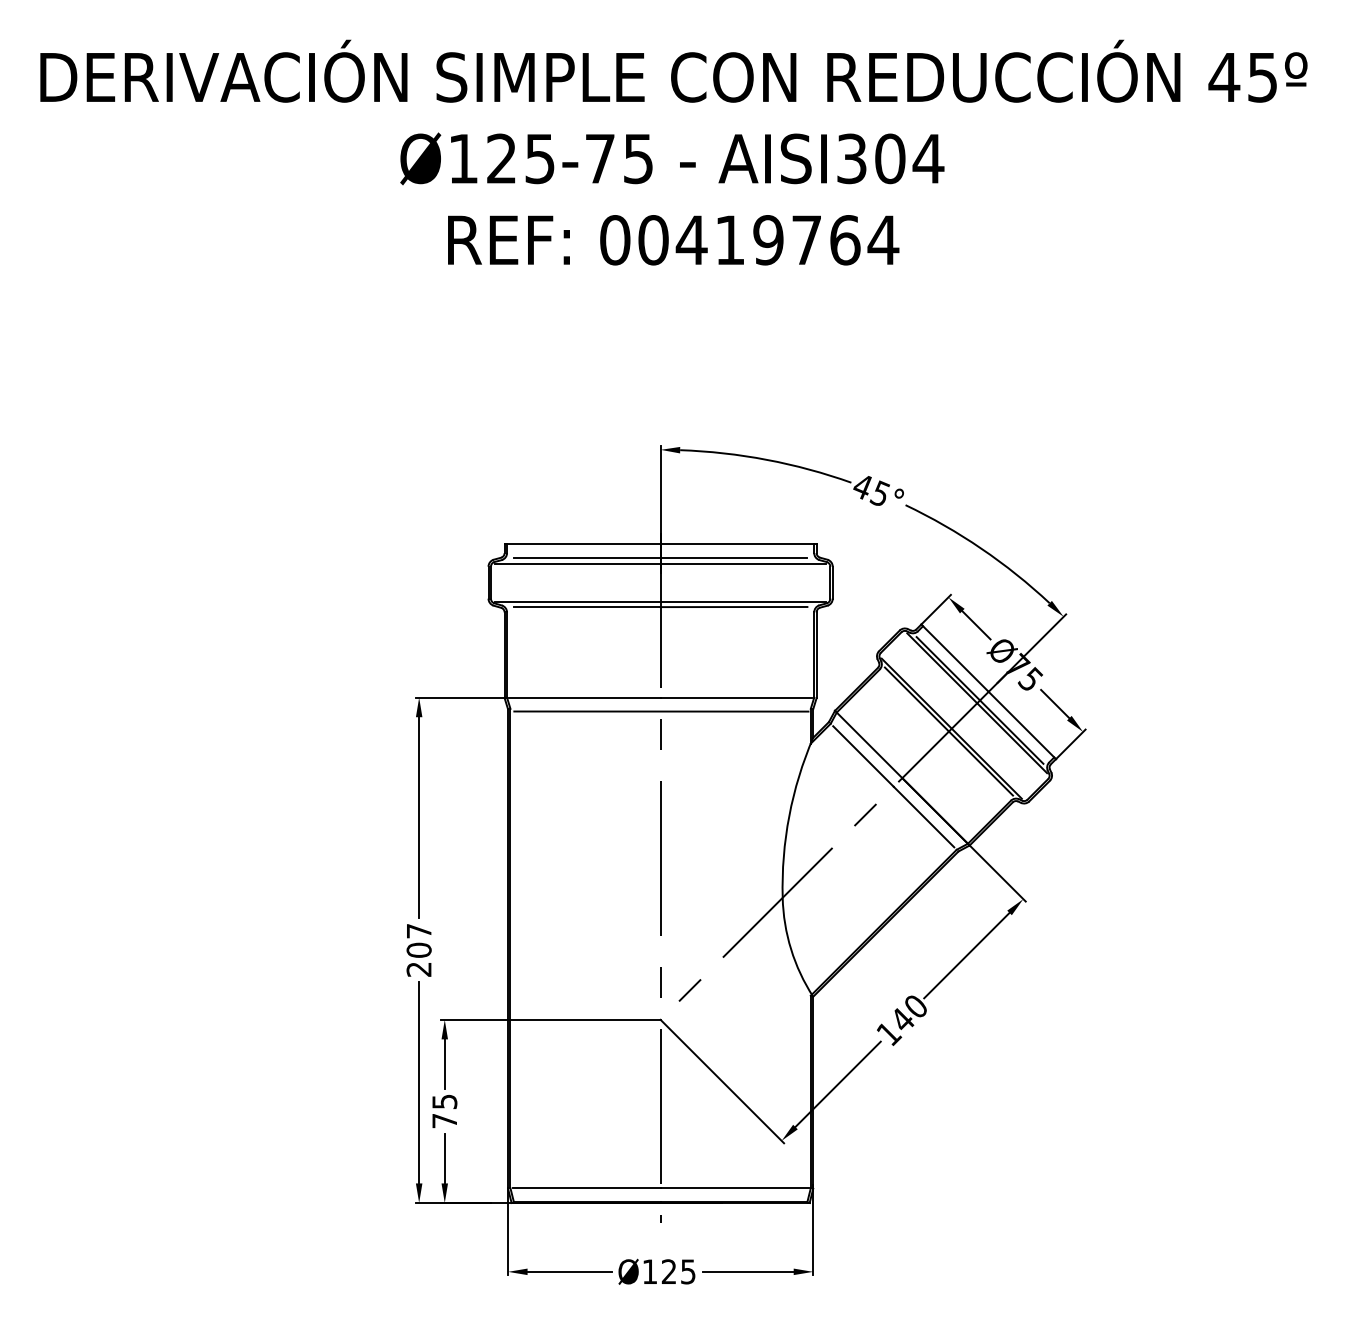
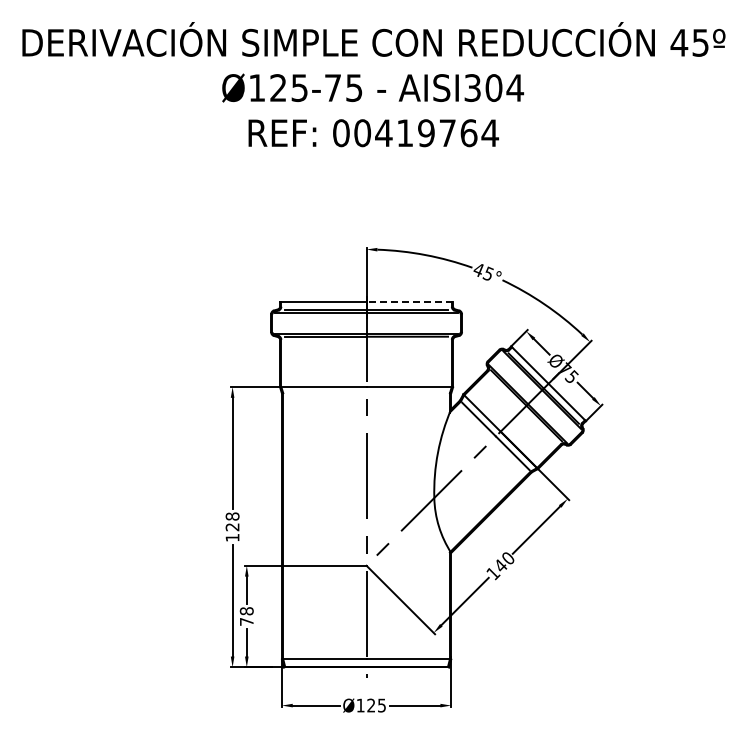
line: (737, 543) -> (409, 301), solid -> dashed
line: (660, 711) -> (366, 394), removed
text: (418, 949) -> (232, 526), 207 -> 128
text: (444, 1102) -> (246, 611), 75 -> 78

